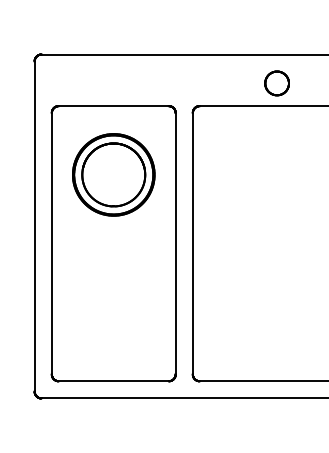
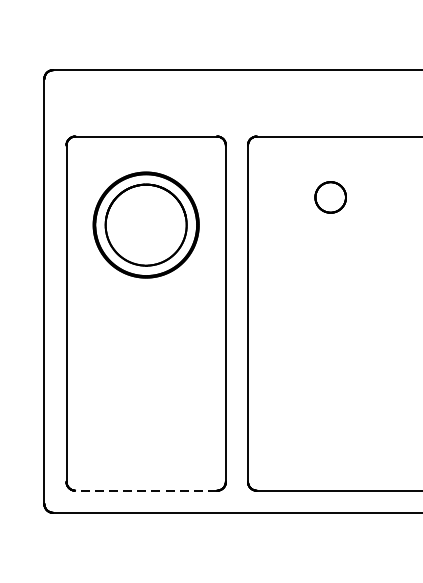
part: (276, 83) -> (329, 197), moved
line: (113, 381) -> (145, 491), solid -> dashed

